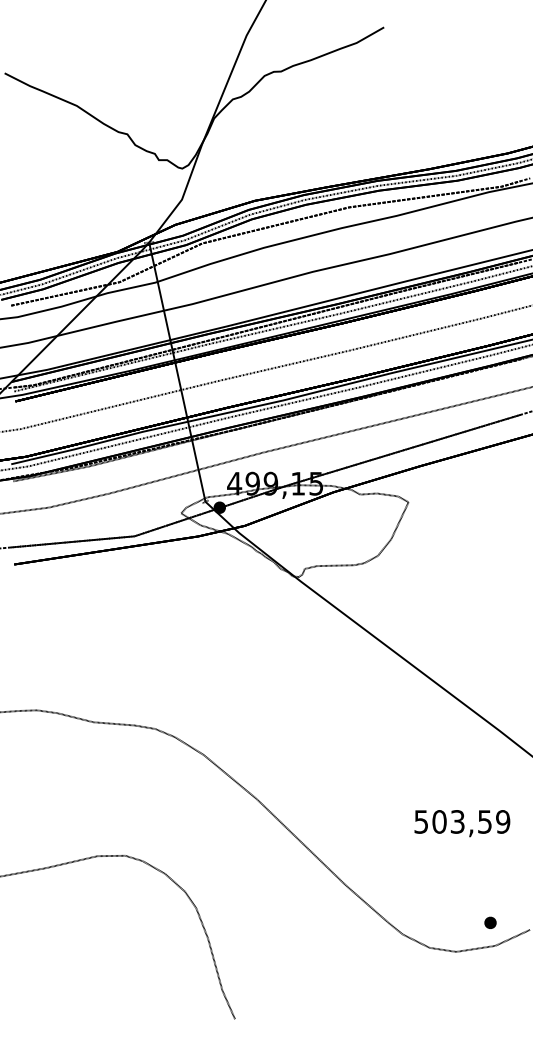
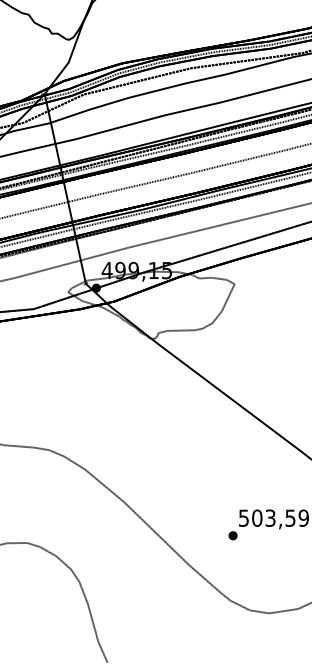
part: (490, 922) -> (233, 535), moved

